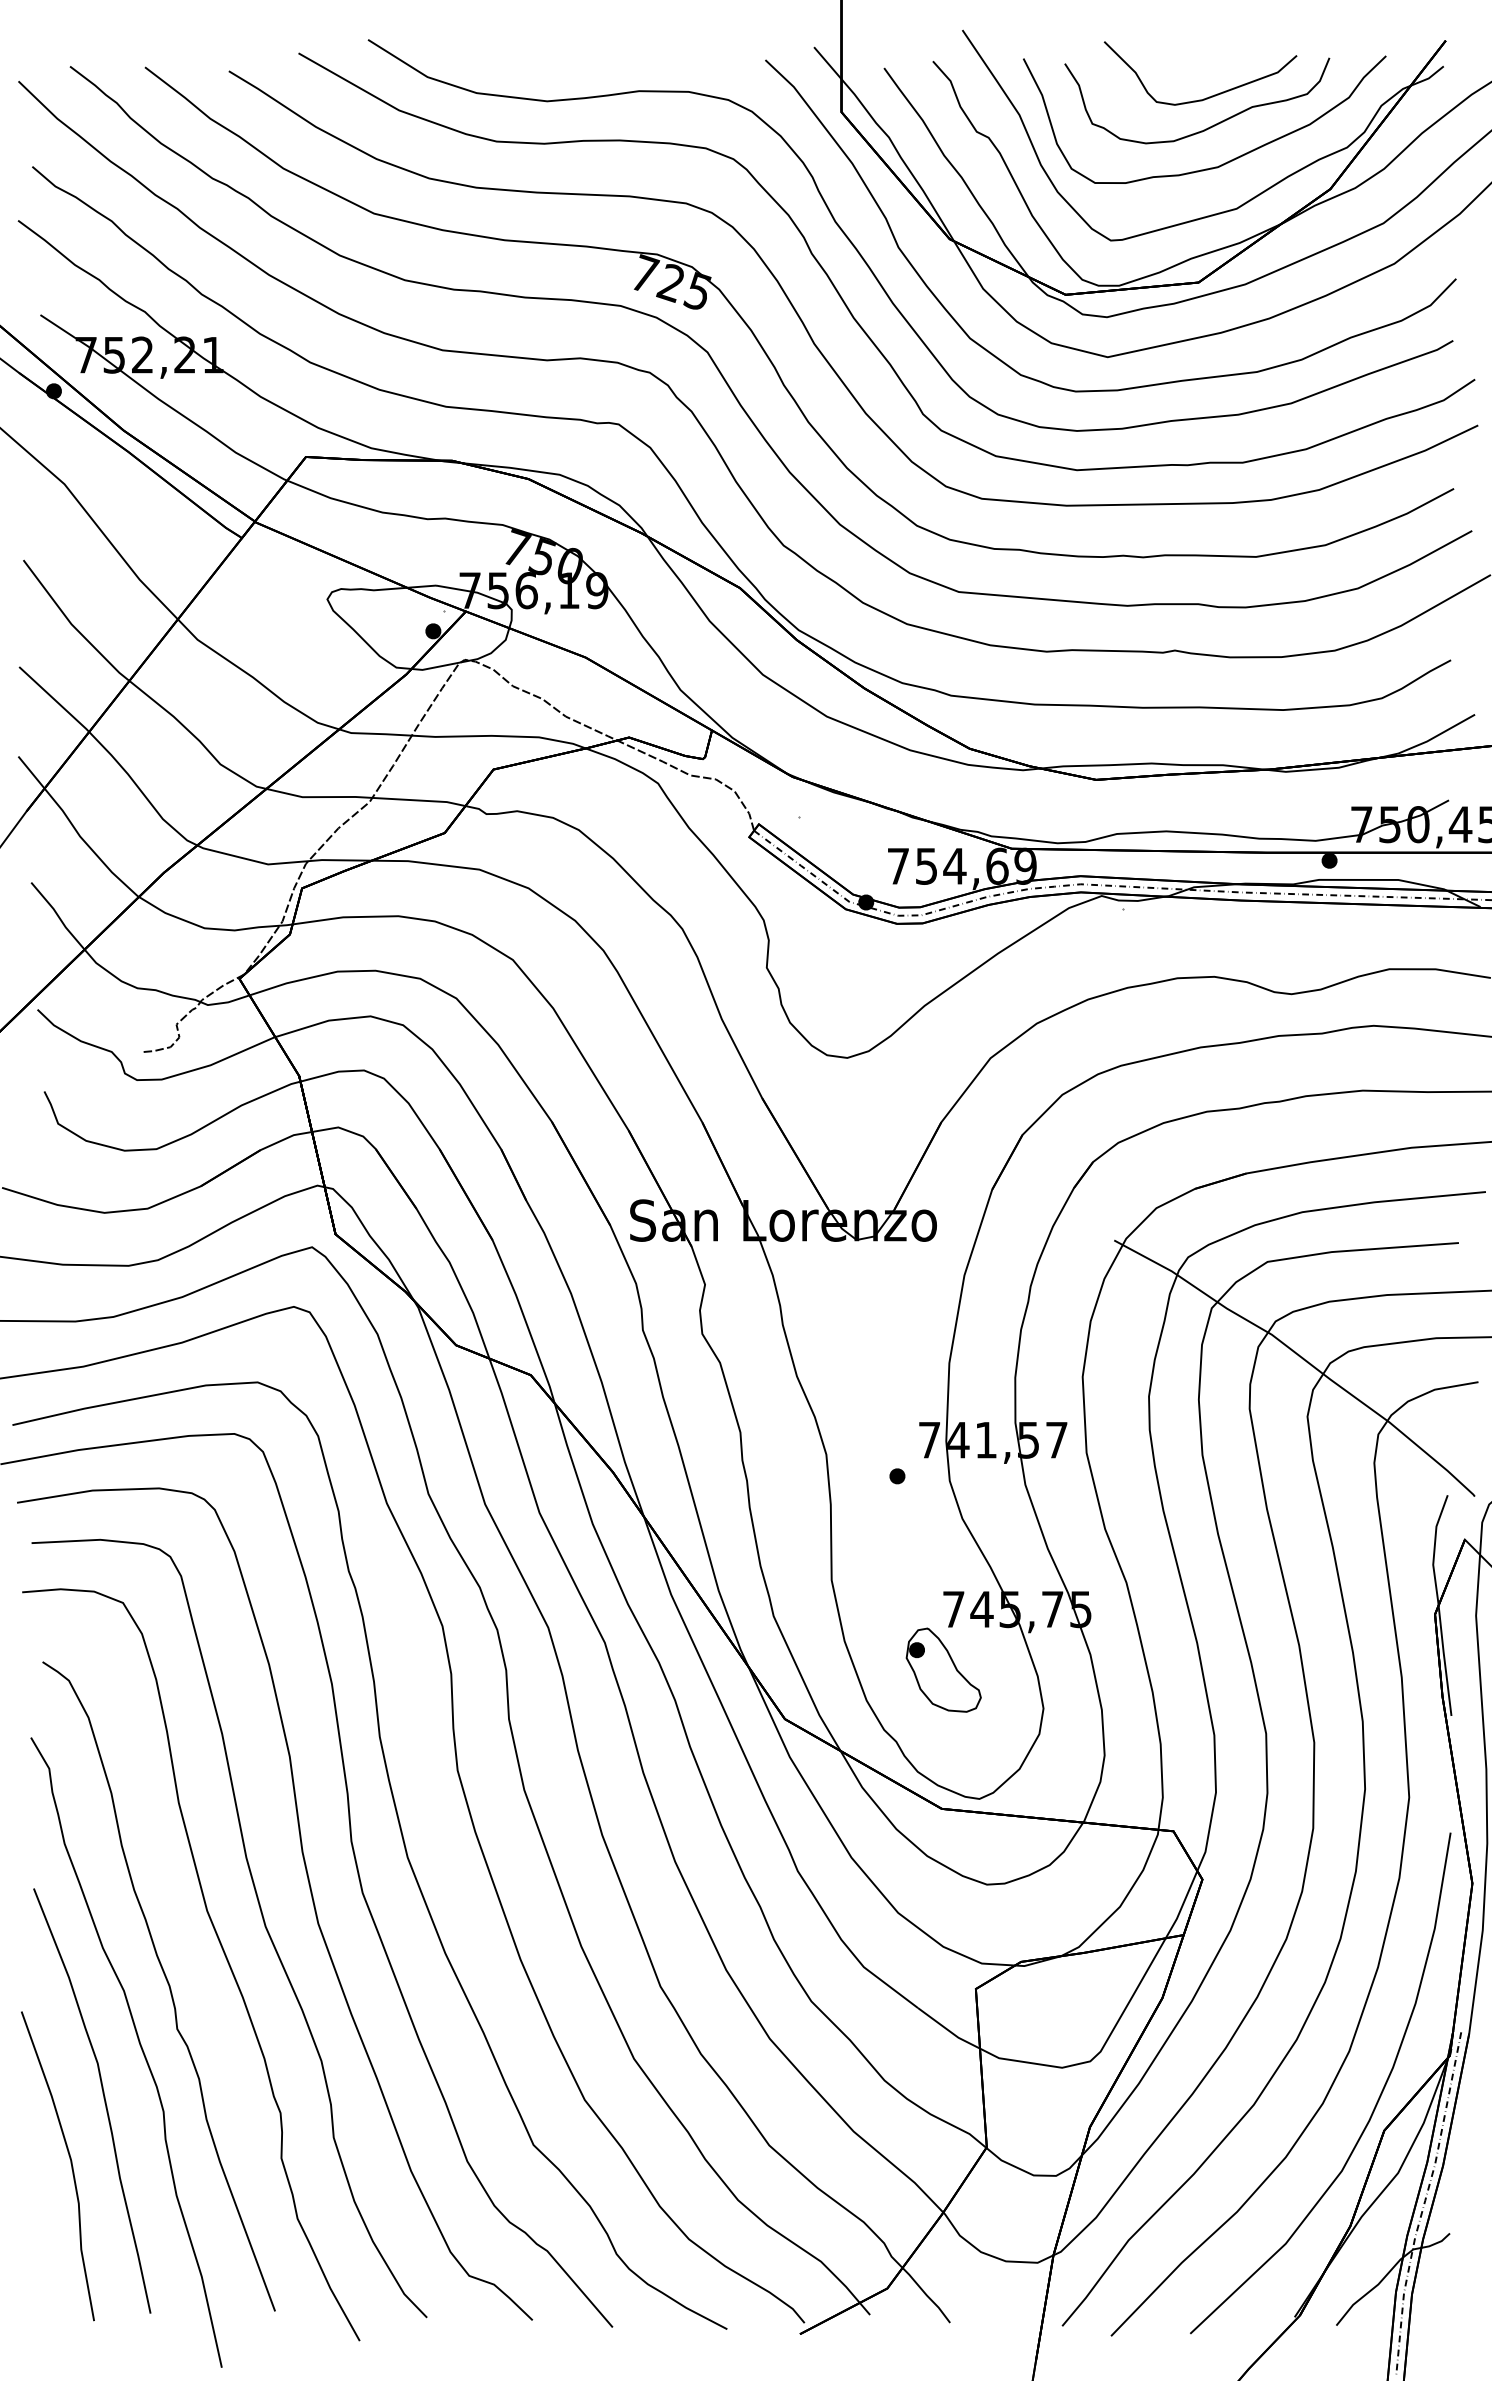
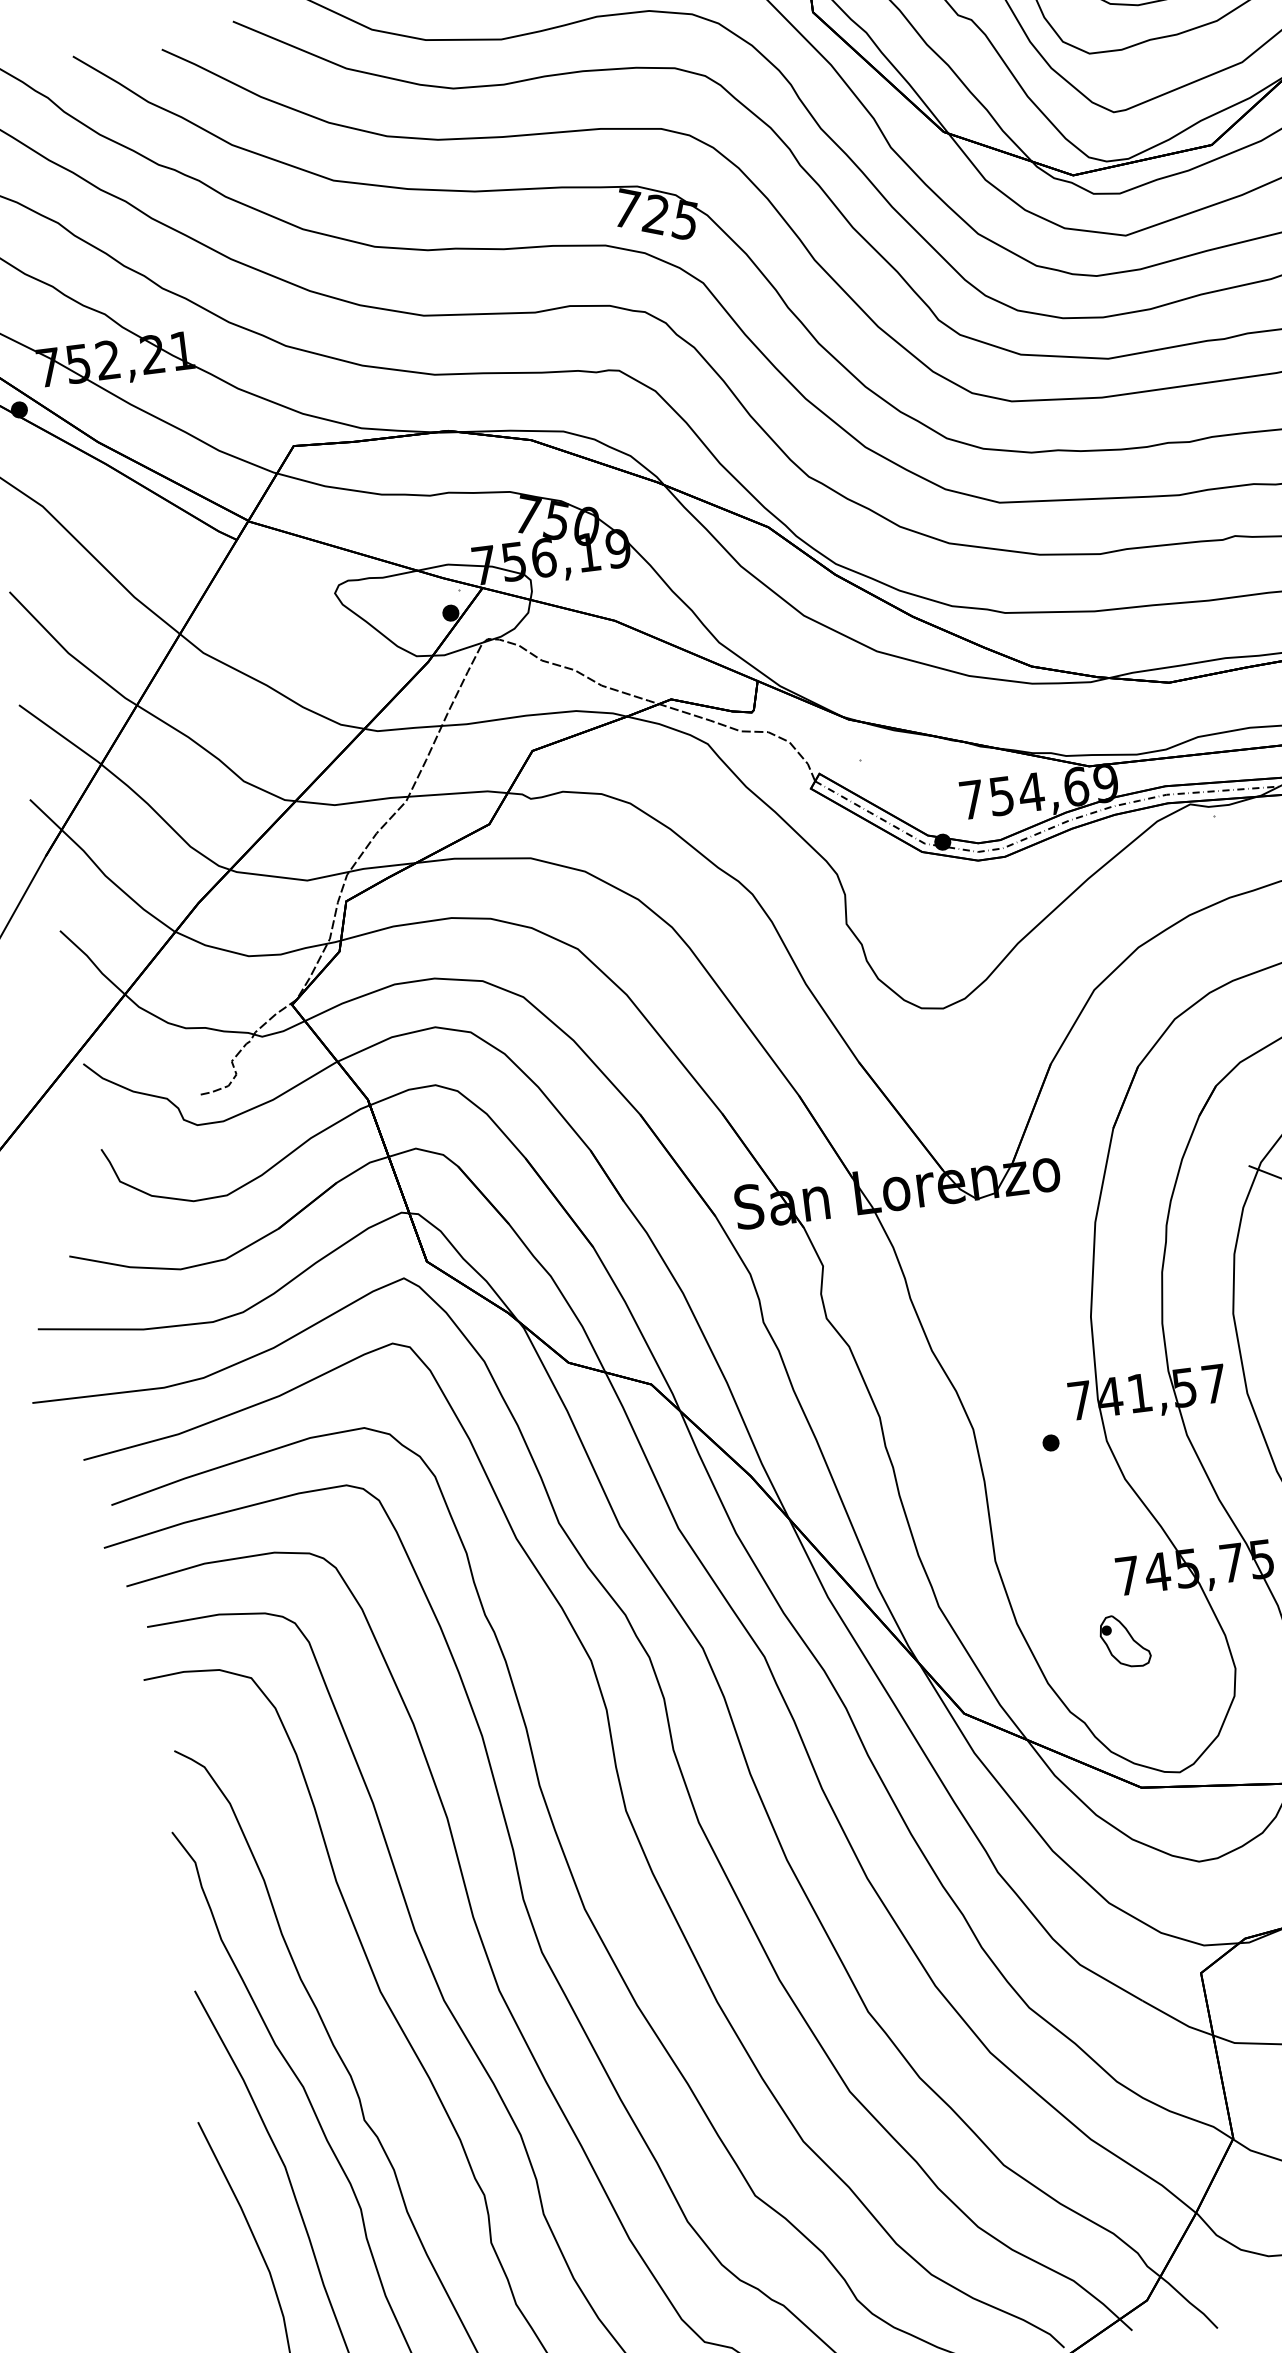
part: (943, 1669) -> (1124, 1640), size x0.6

